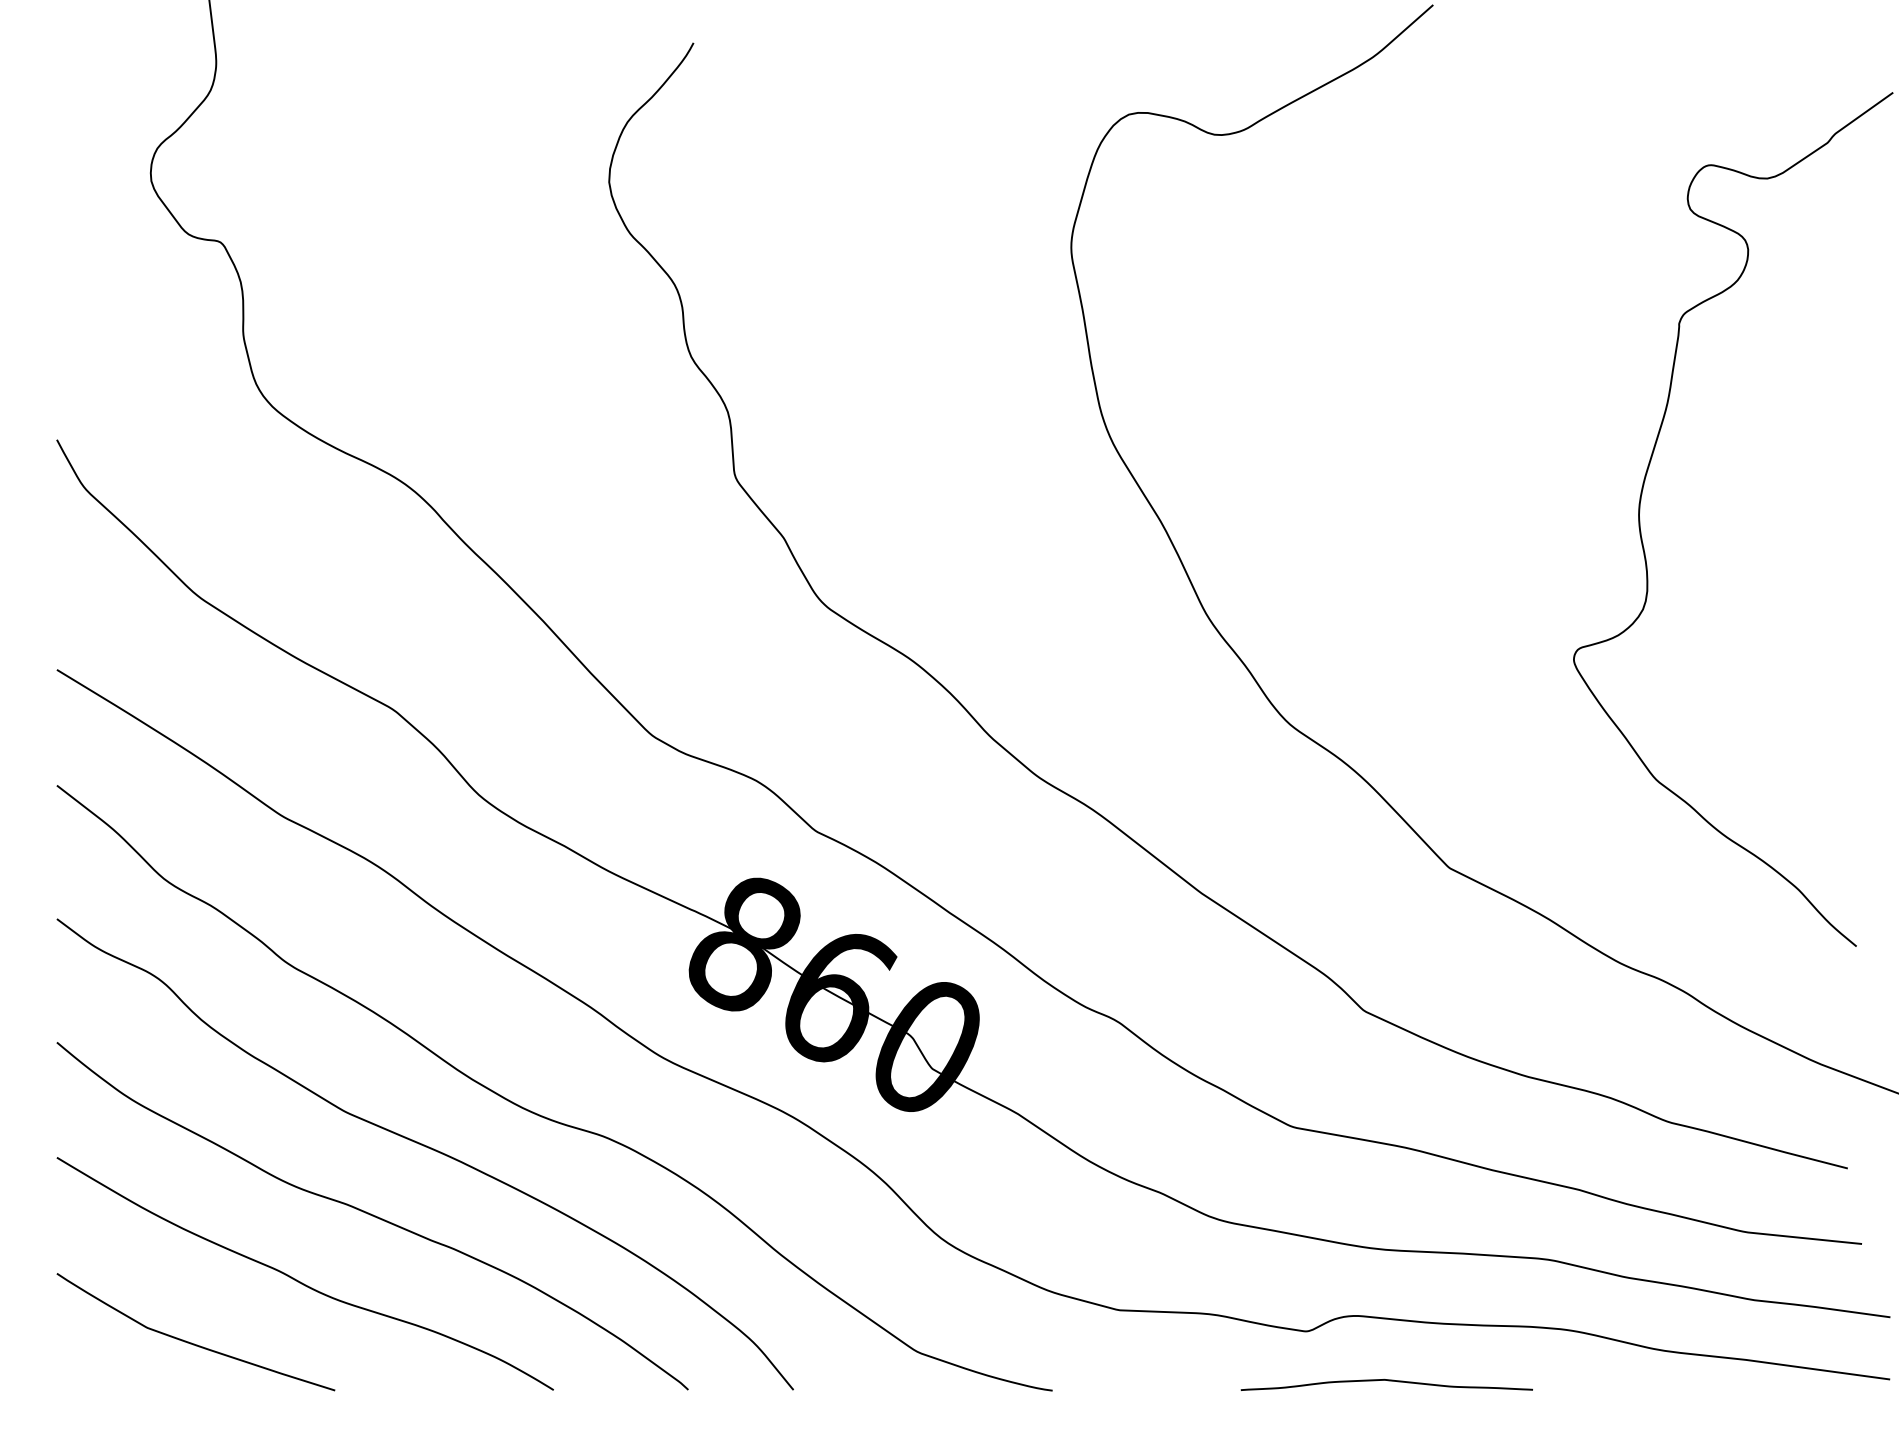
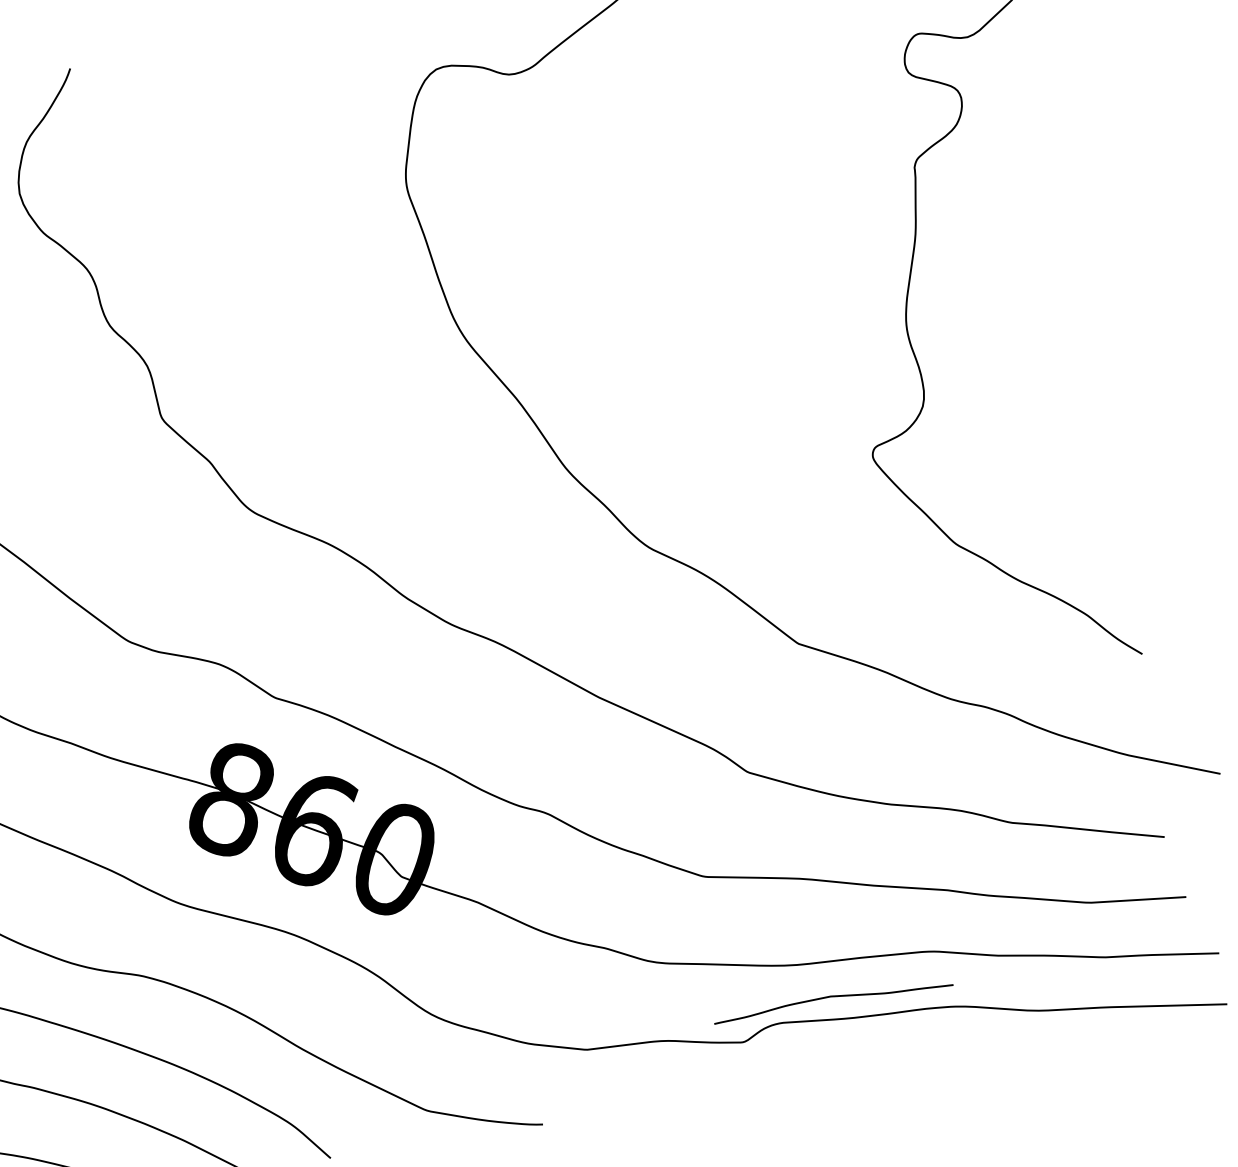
curve: (1388, 1381) -> (834, 997), moved

